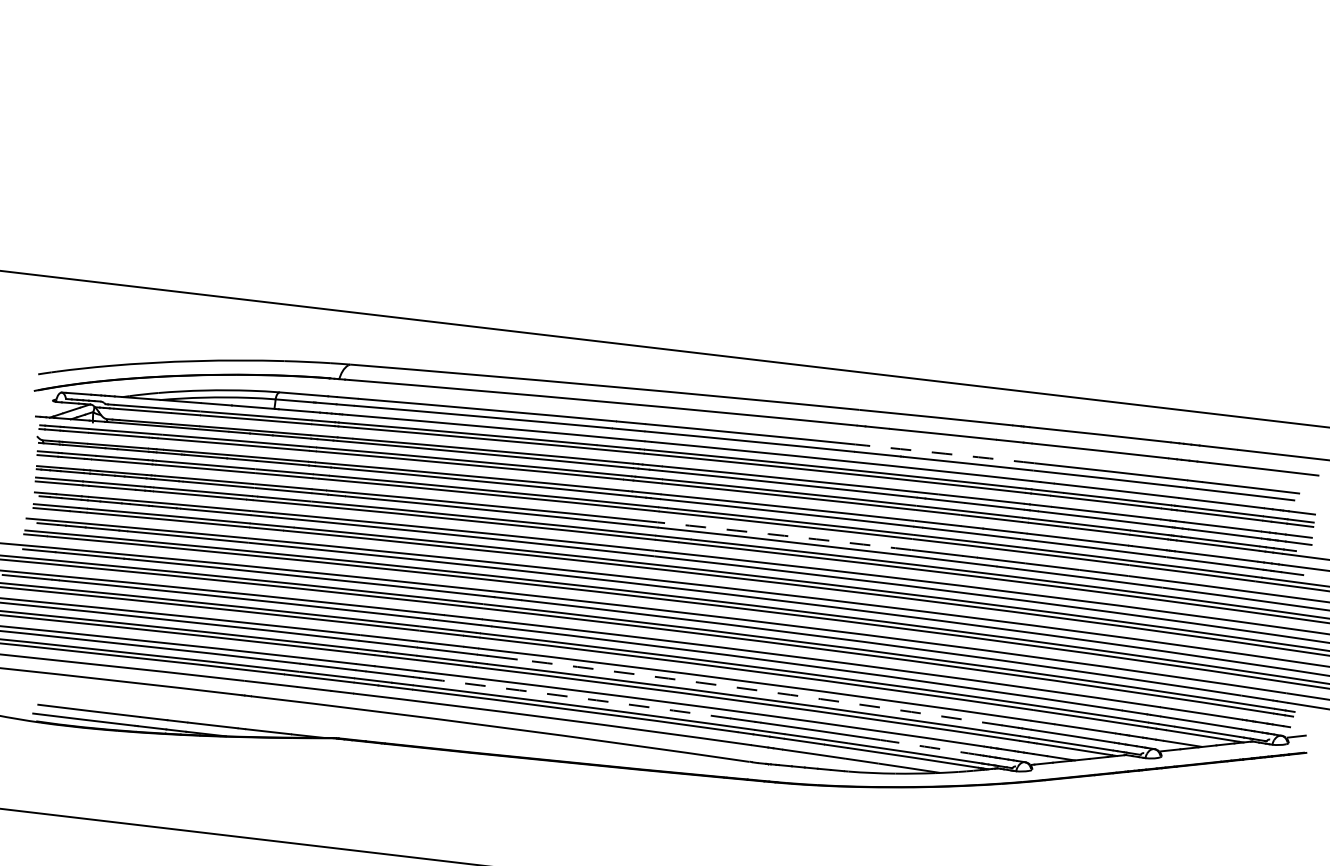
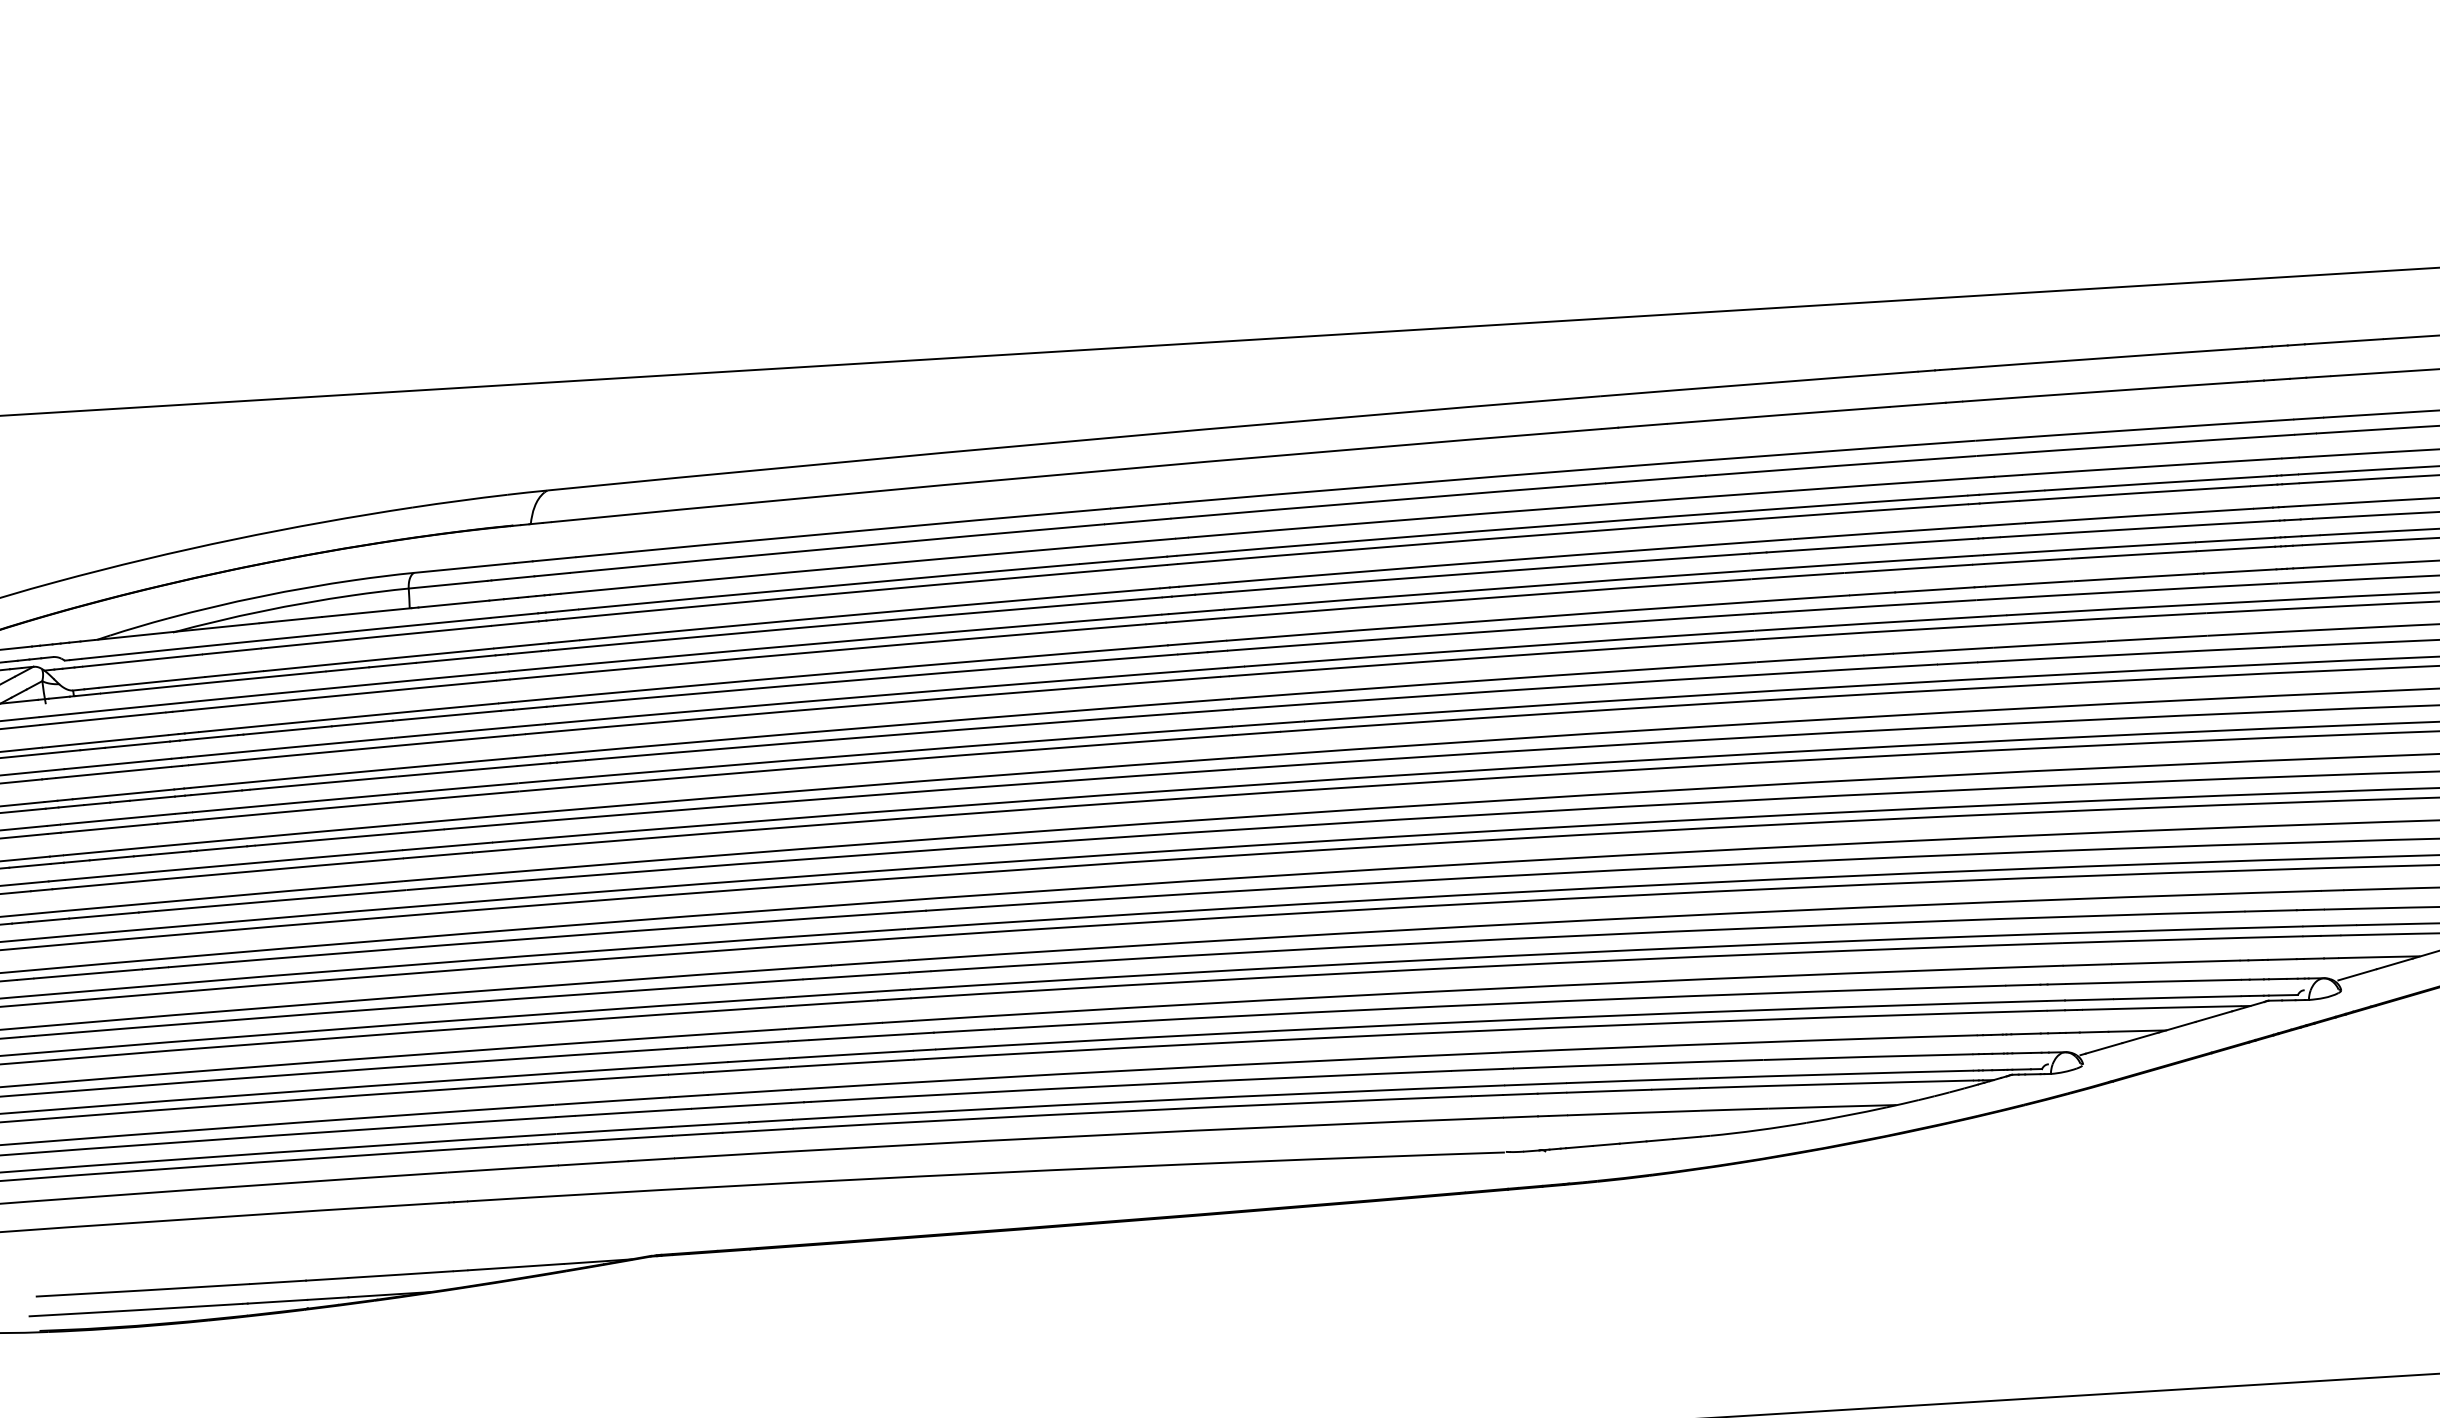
arc: (945, 453) -> (1790, 453), dashed -> solid
arc: (784, 535) -> (1493, 679), dashed -> solid
arc: (759, 690) -> (1499, 1003), dashed -> solid
arc: (577, 697) -> (1131, 1084), dashed -> solid
arc: (930, 747) -> (1867, 1056), dashed -> solid

